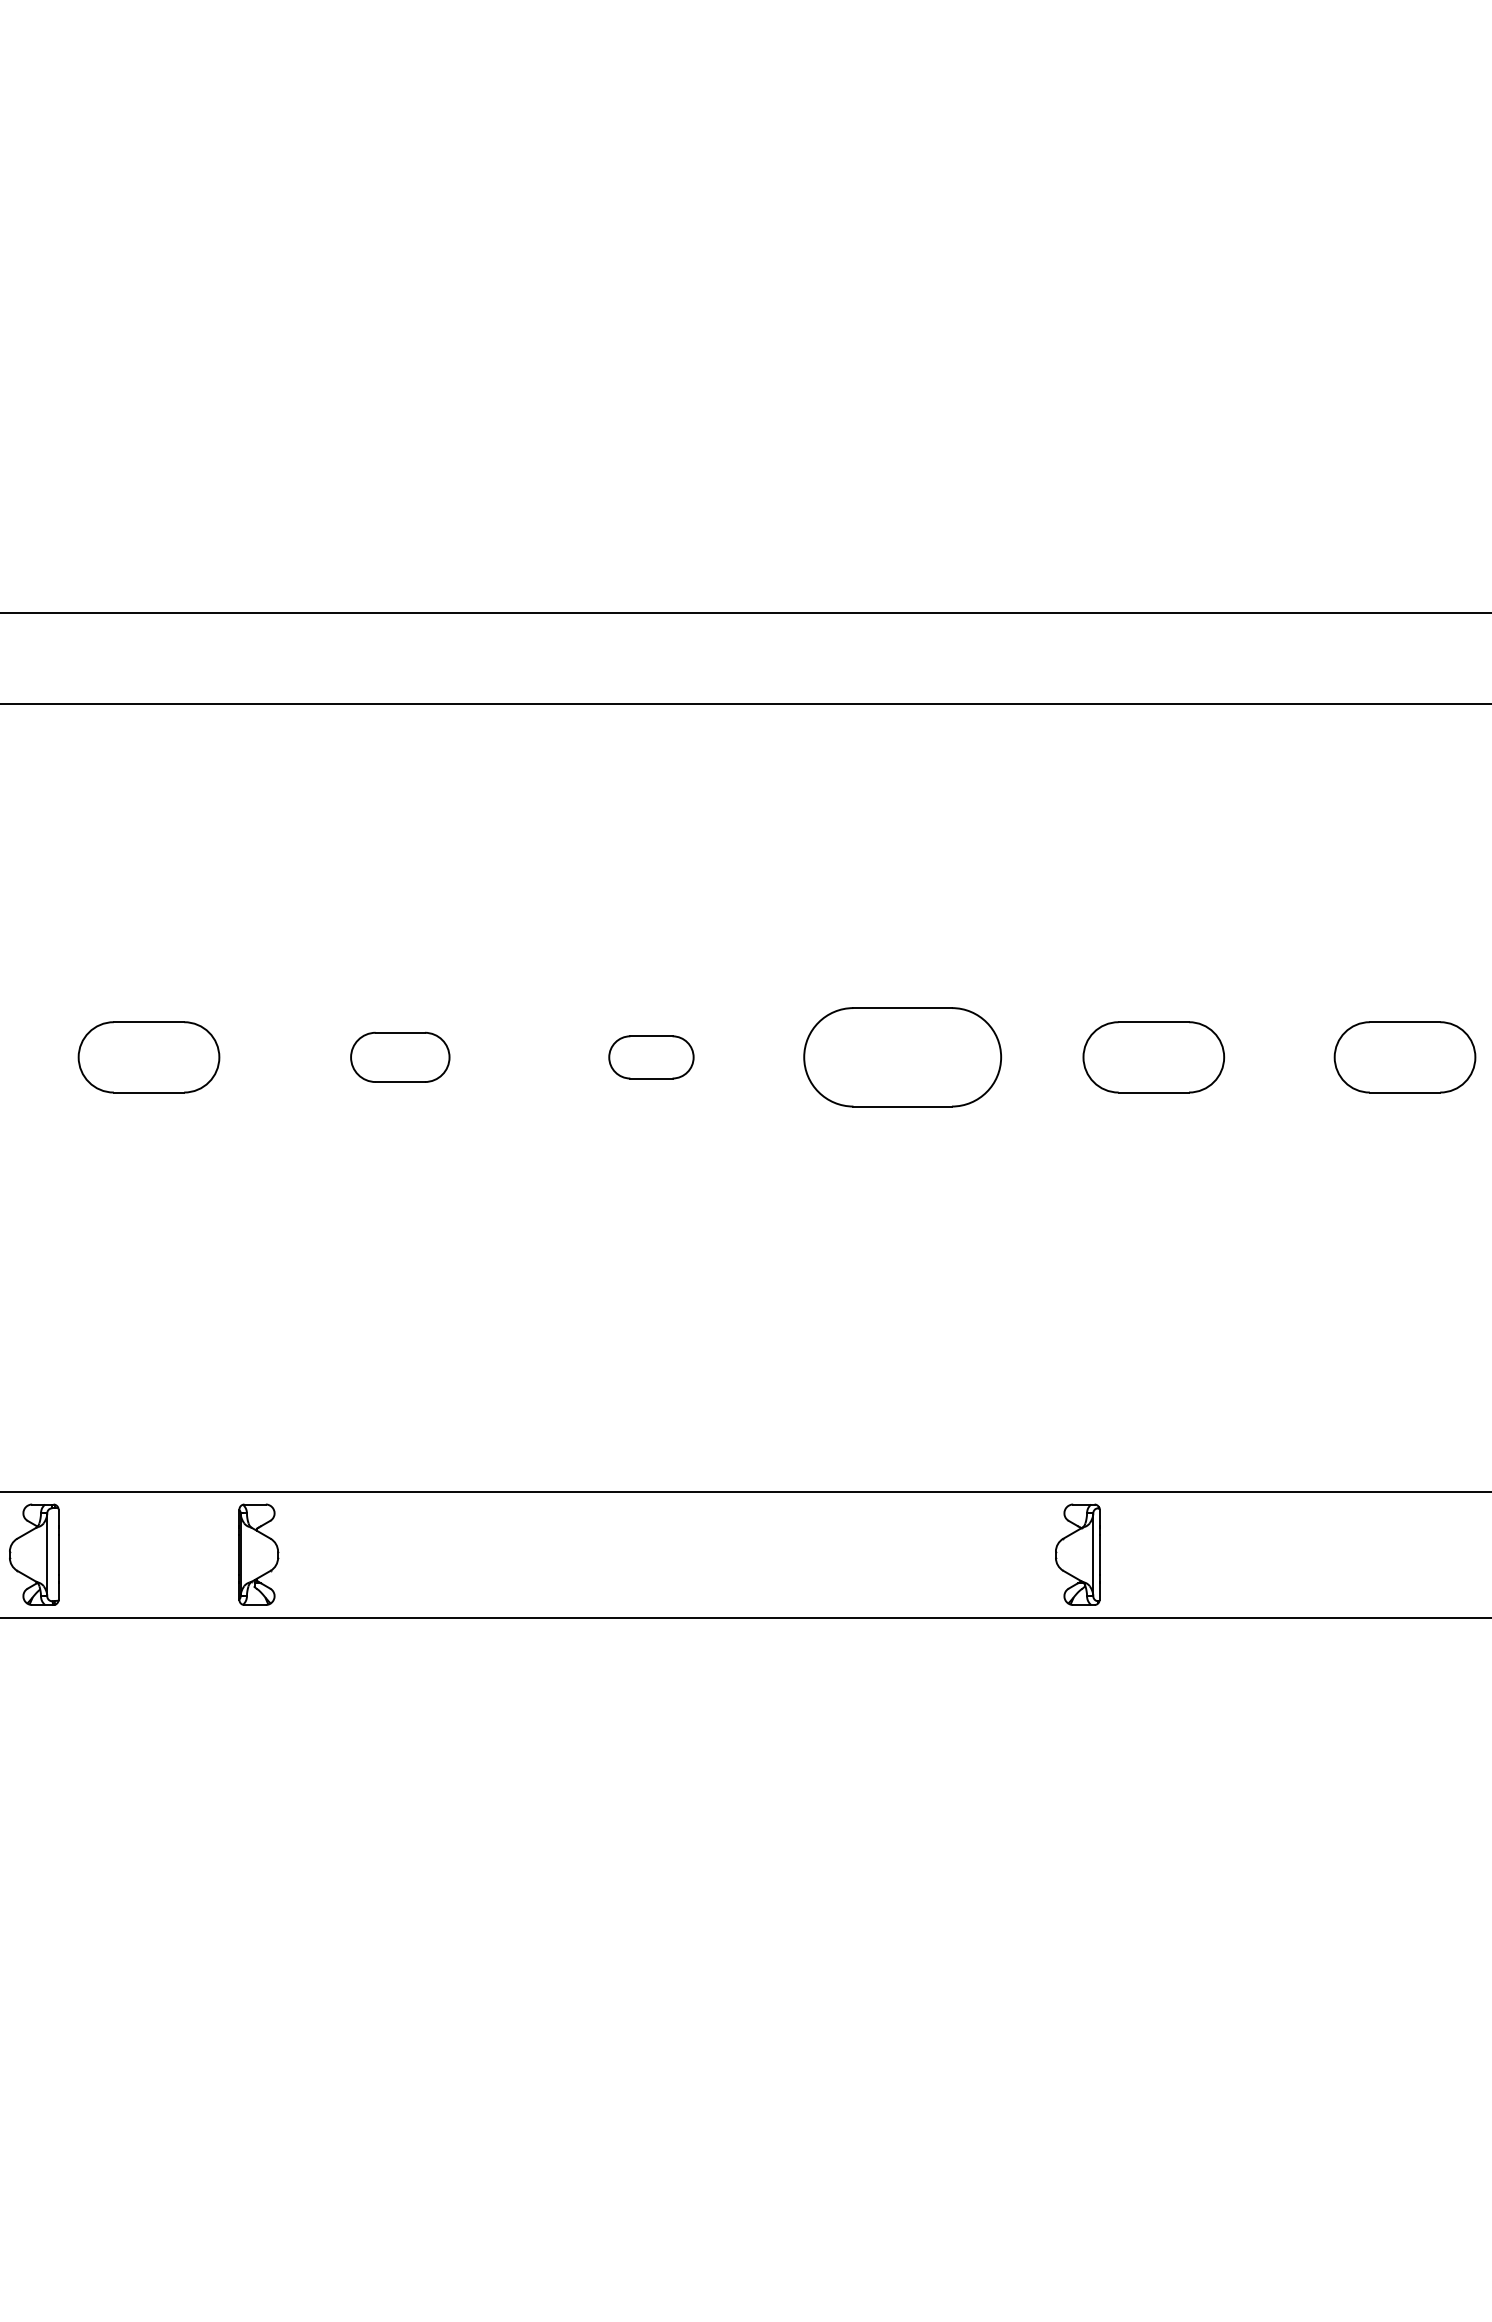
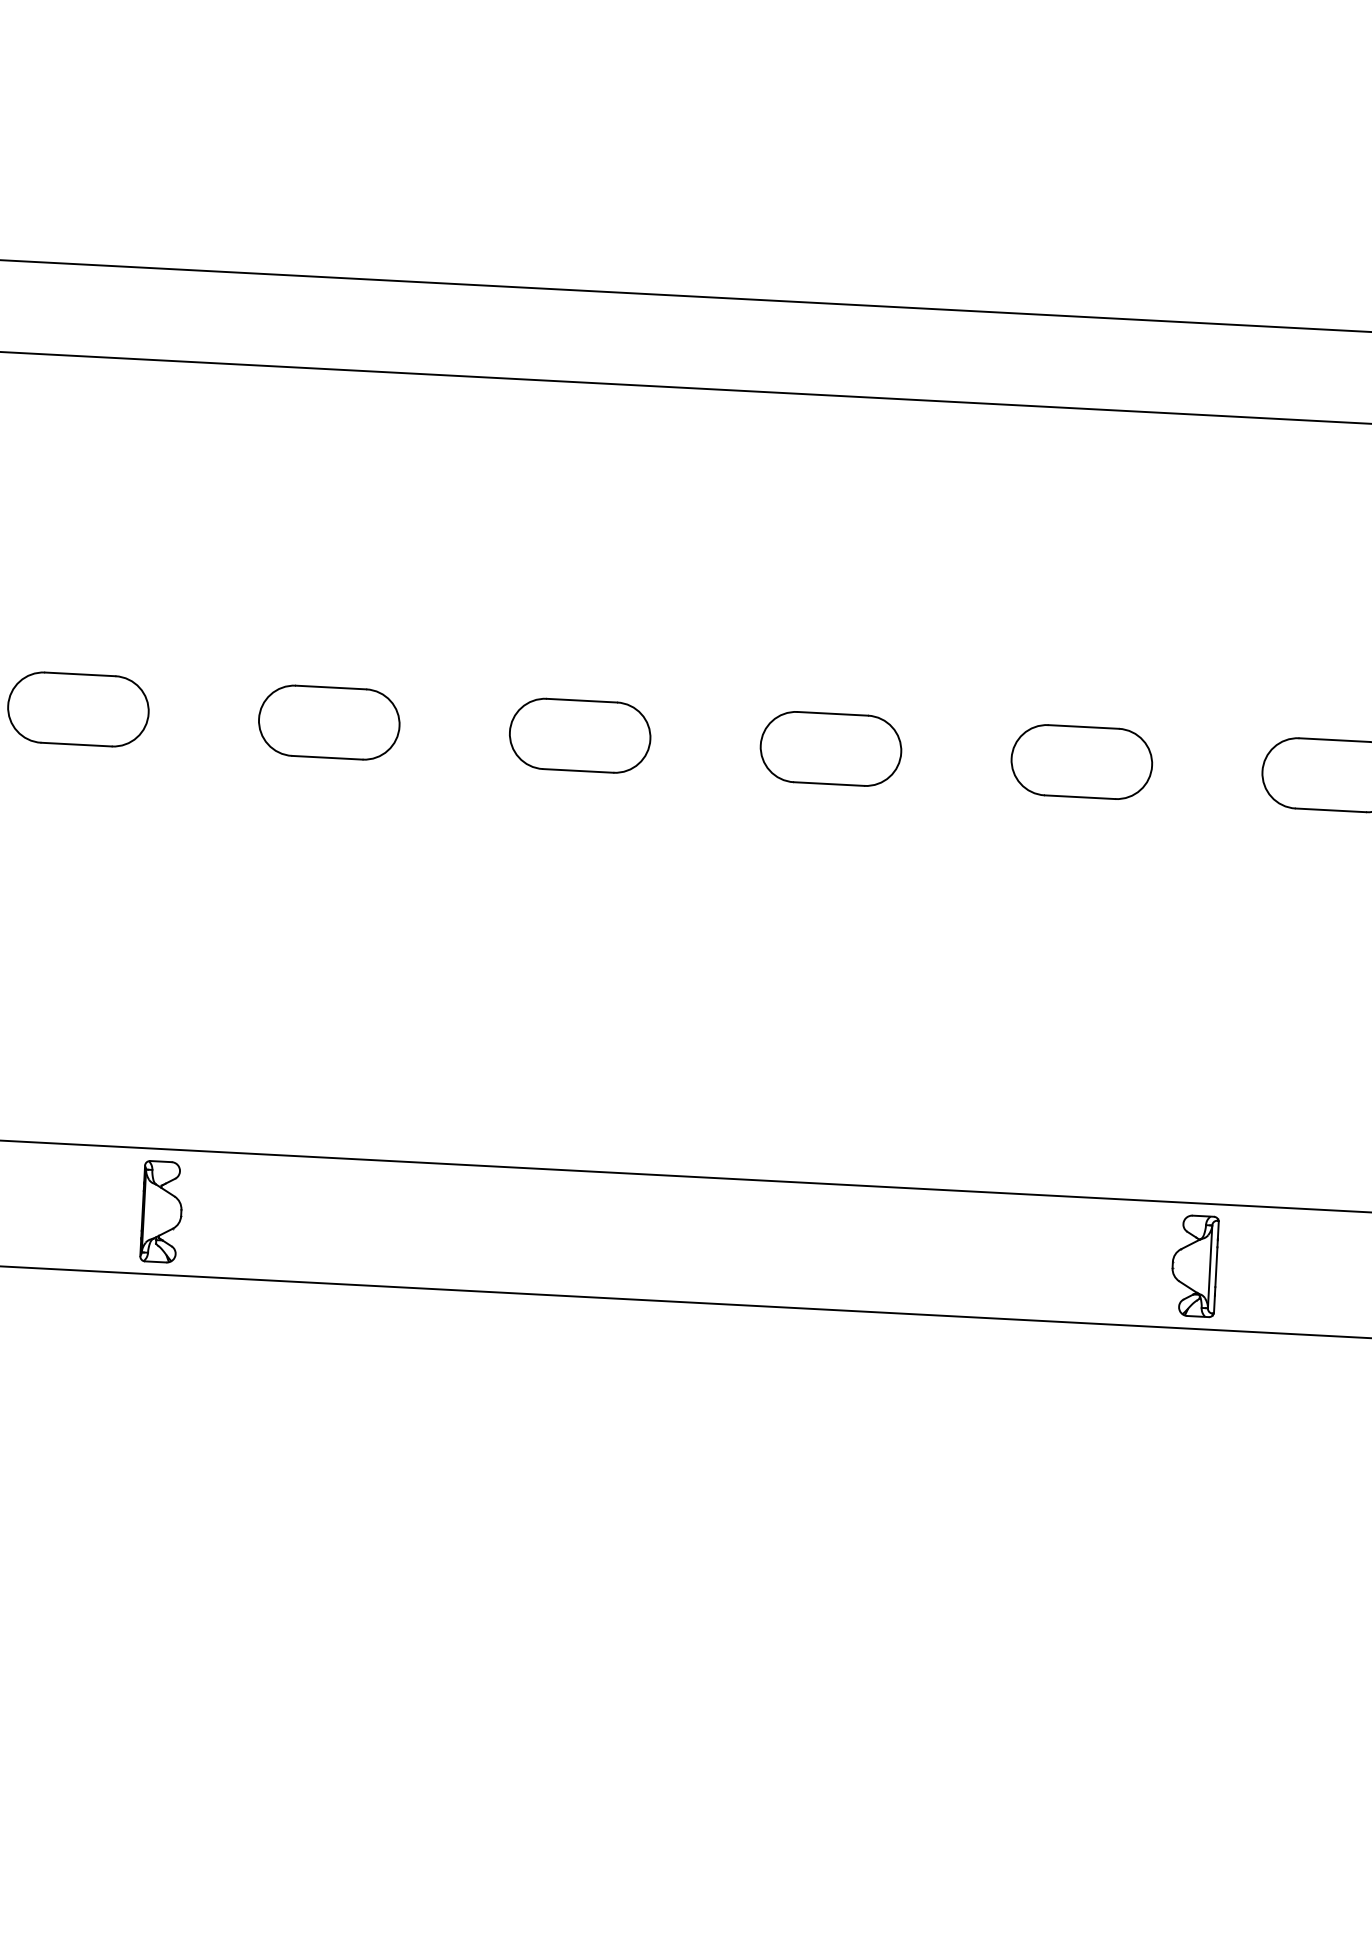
part: (400, 1057) -> (329, 722), size x1.43
part: (651, 1057) -> (580, 735), size x1.67
part: (902, 1057) -> (830, 749), size x0.71
part: (1077, 1554) -> (1194, 1265), moved

